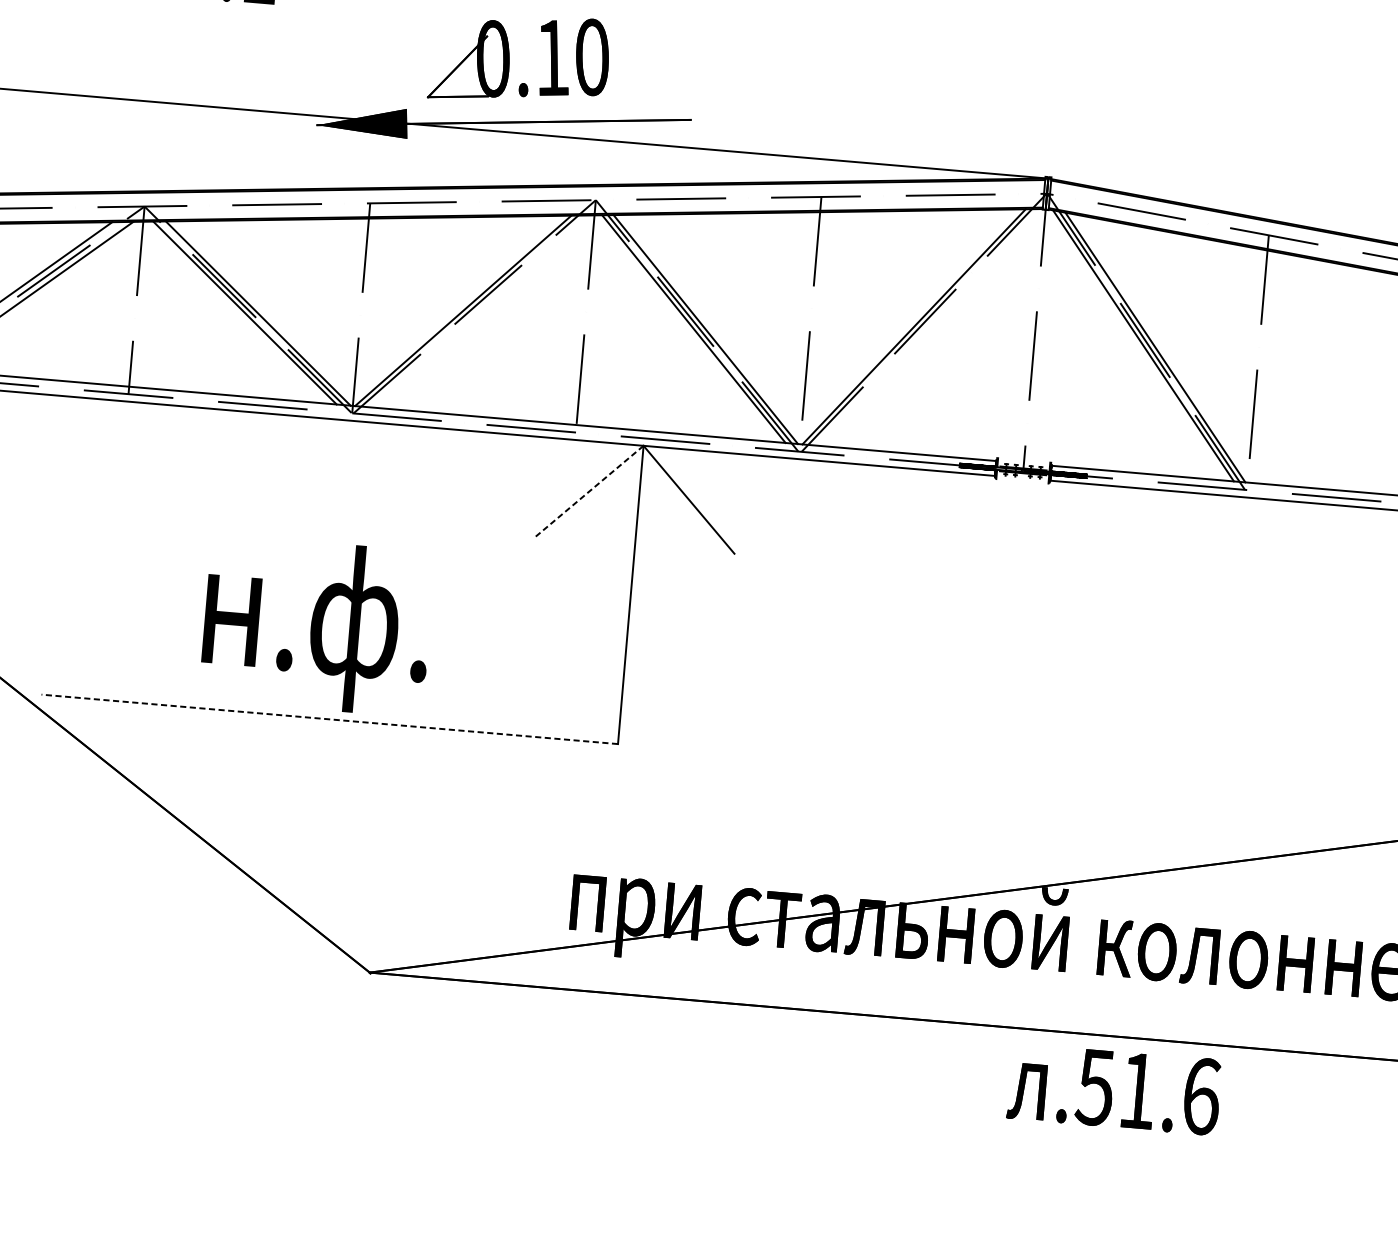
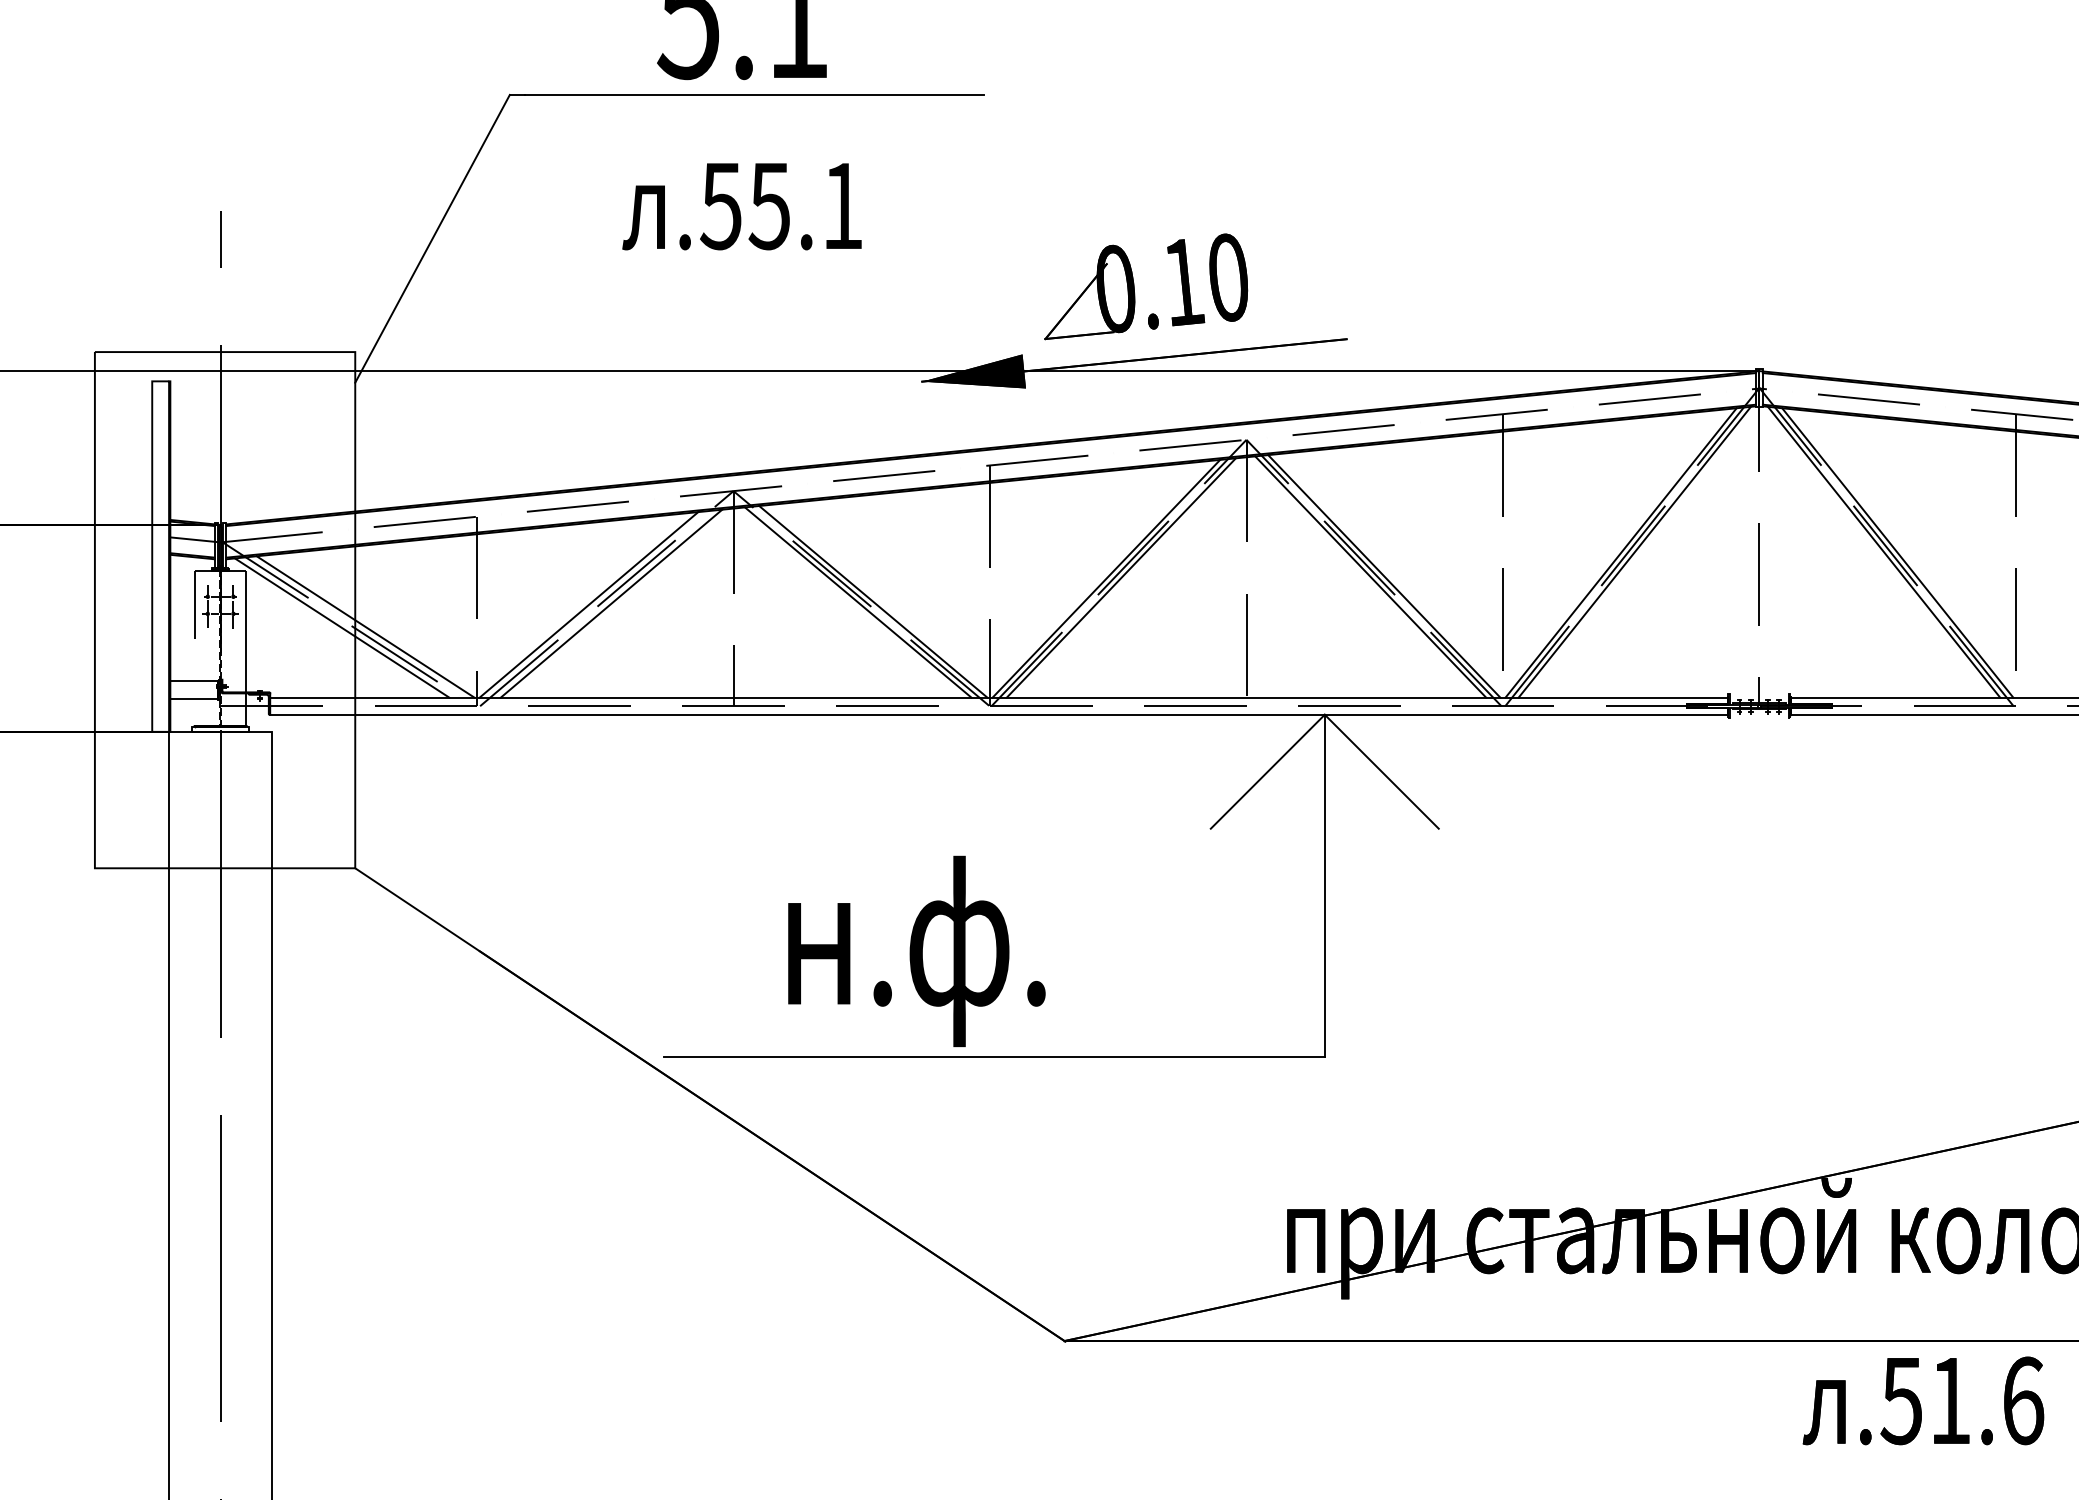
line: (475, 310) -> (1120, 577), added
line: (925, 326) -> (1634, 551), added
line: (589, 491) -> (1267, 771), dashed -> solid
text: (316, 624) -> (916, 950), moved
line: (329, 719) -> (993, 1056), dashed -> solid

